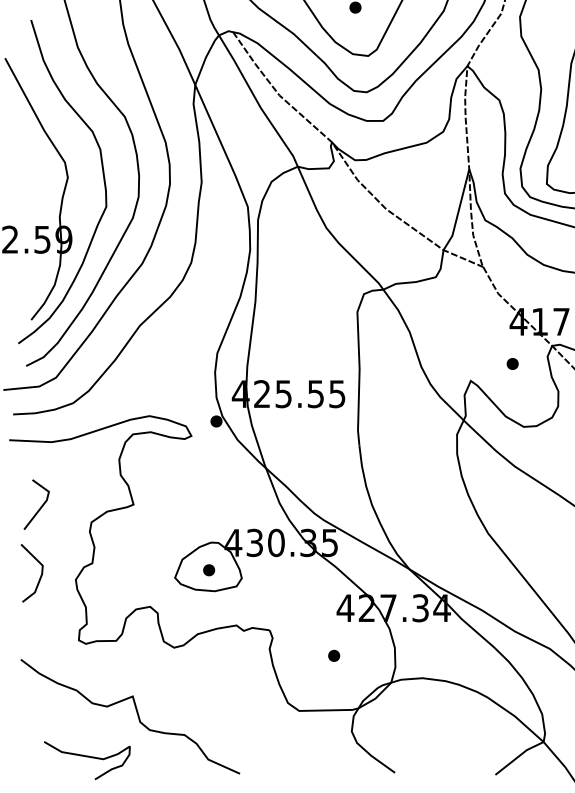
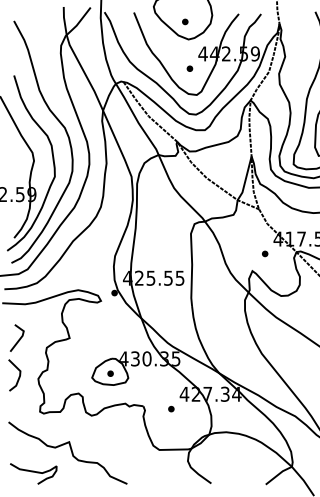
part: (513, 363) -> (265, 253), moved
part: (334, 654) -> (171, 408), moved
curve: (87, 758) -> (33, 472), moved

